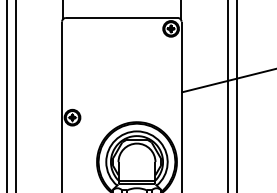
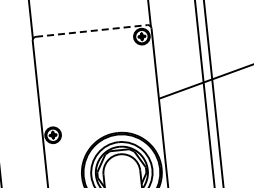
line: (121, 17) -> (91, 30), solid -> dashed

